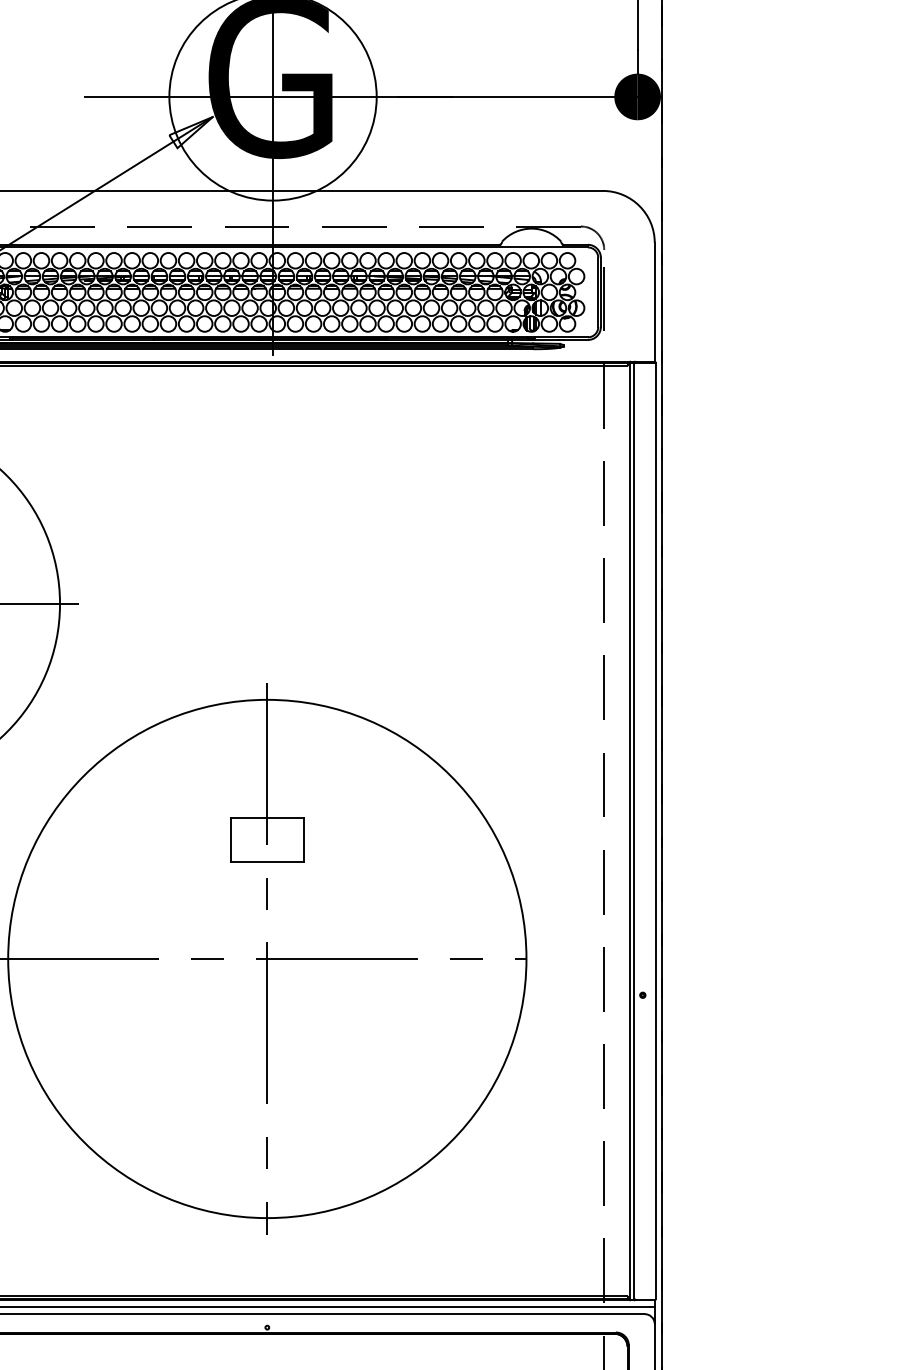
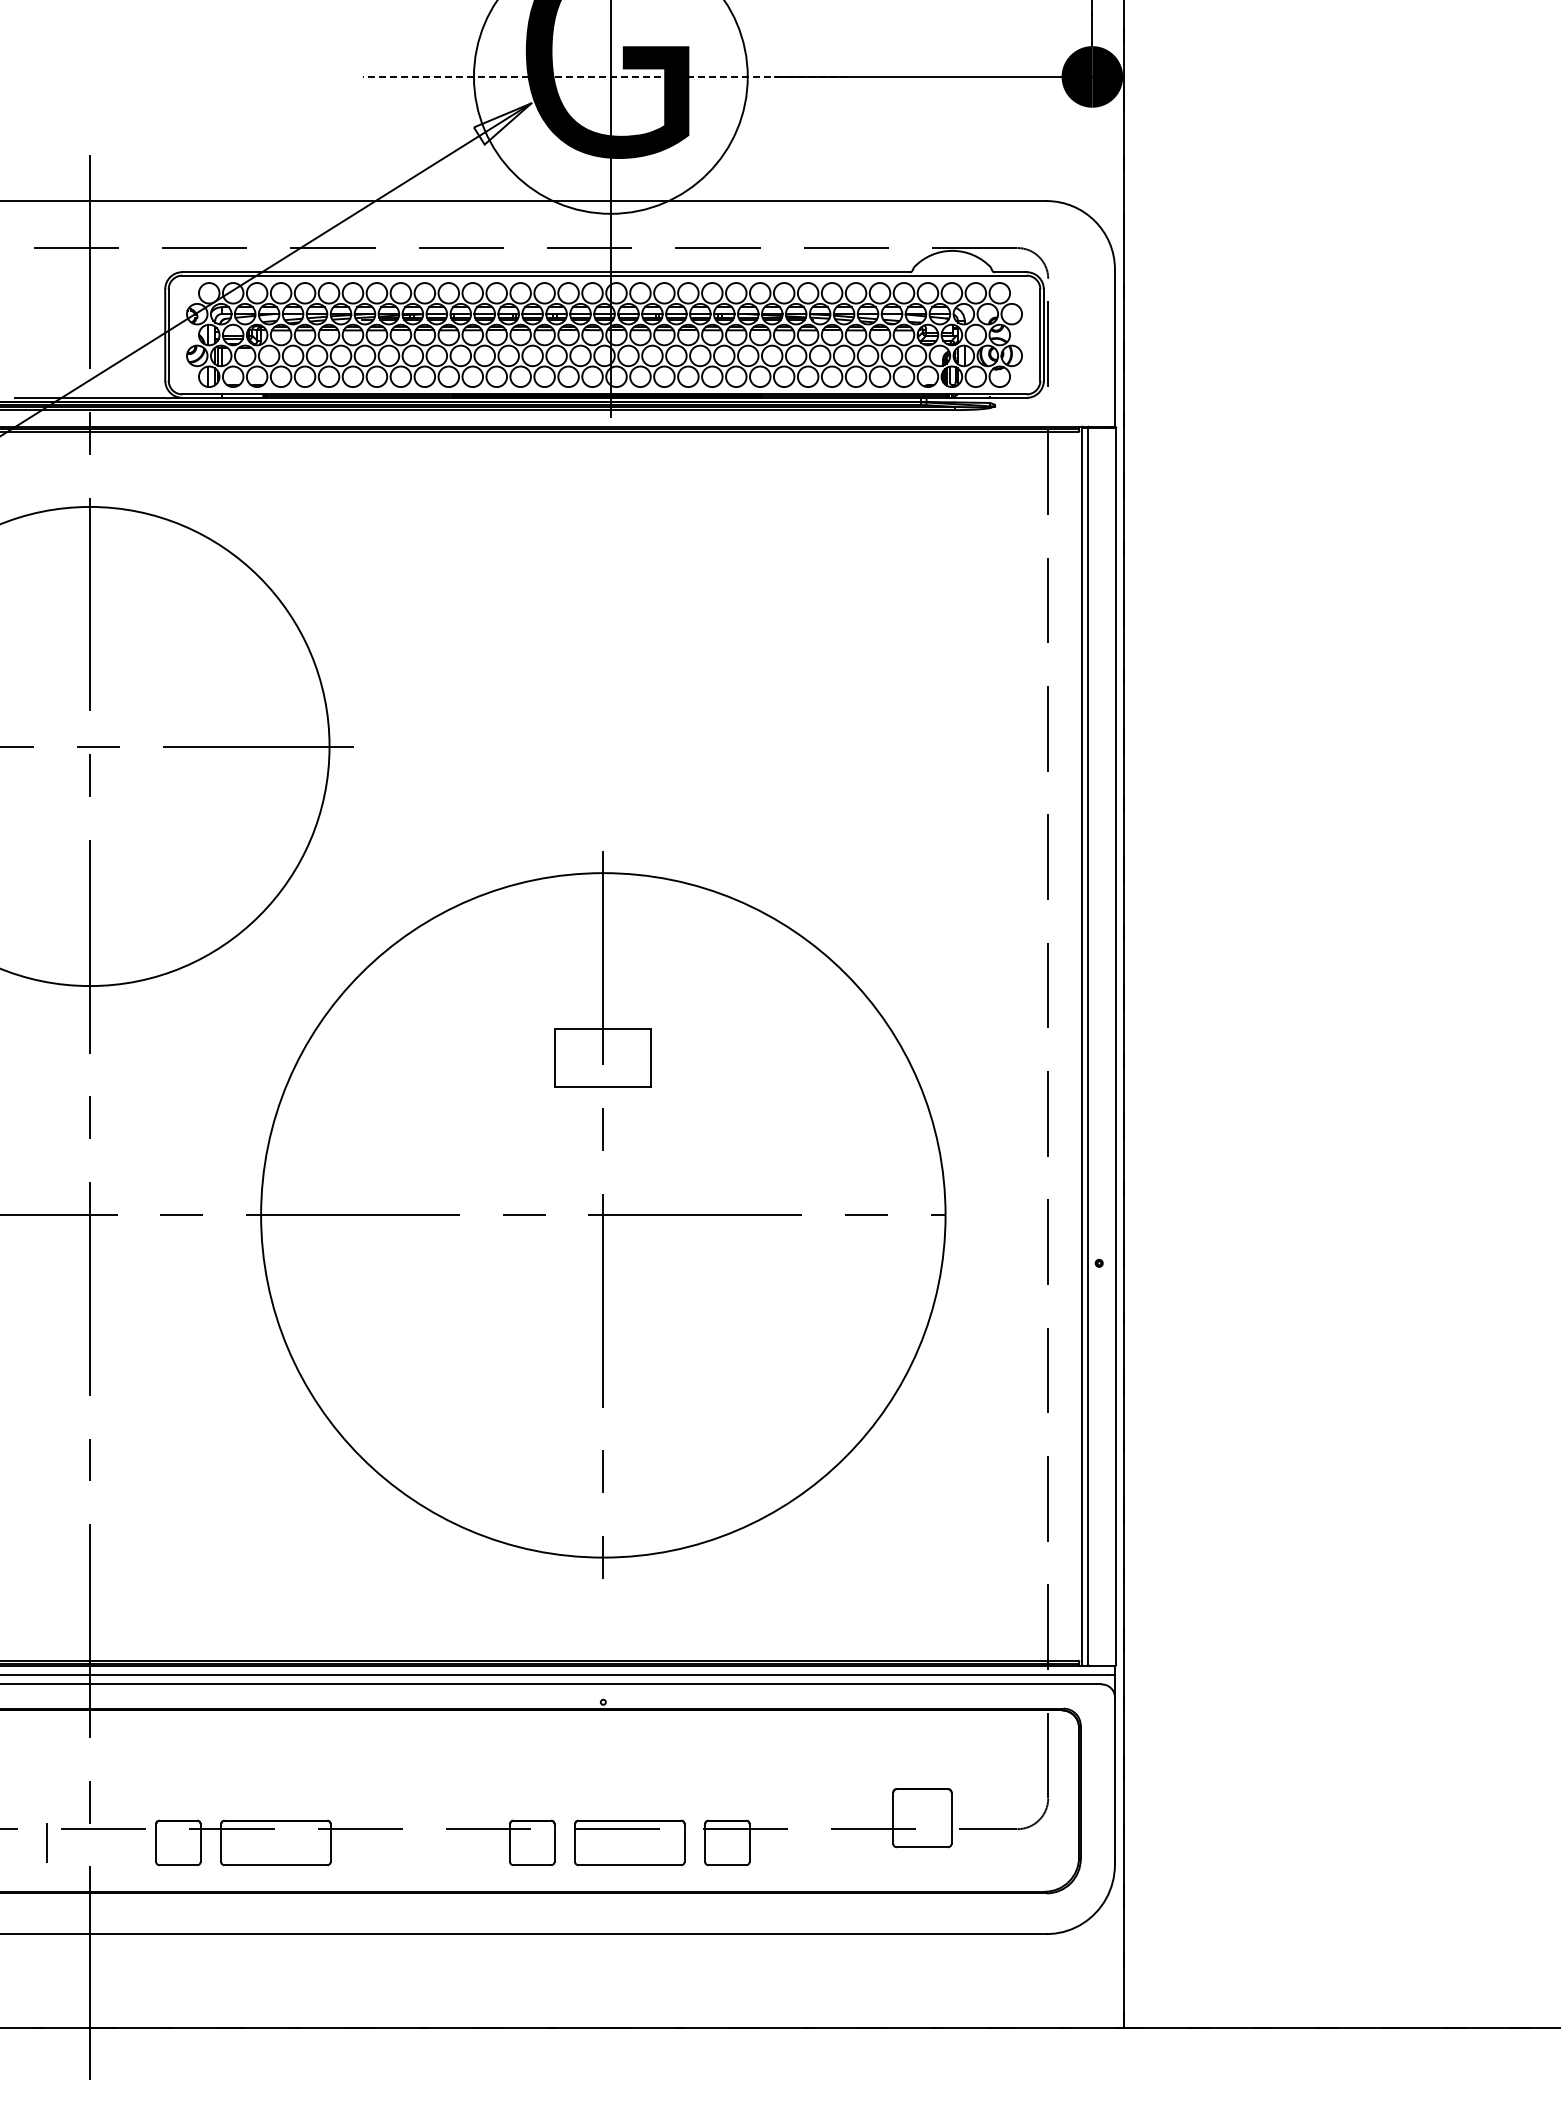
line: (268, 96) -> (604, 76), solid -> dashed

